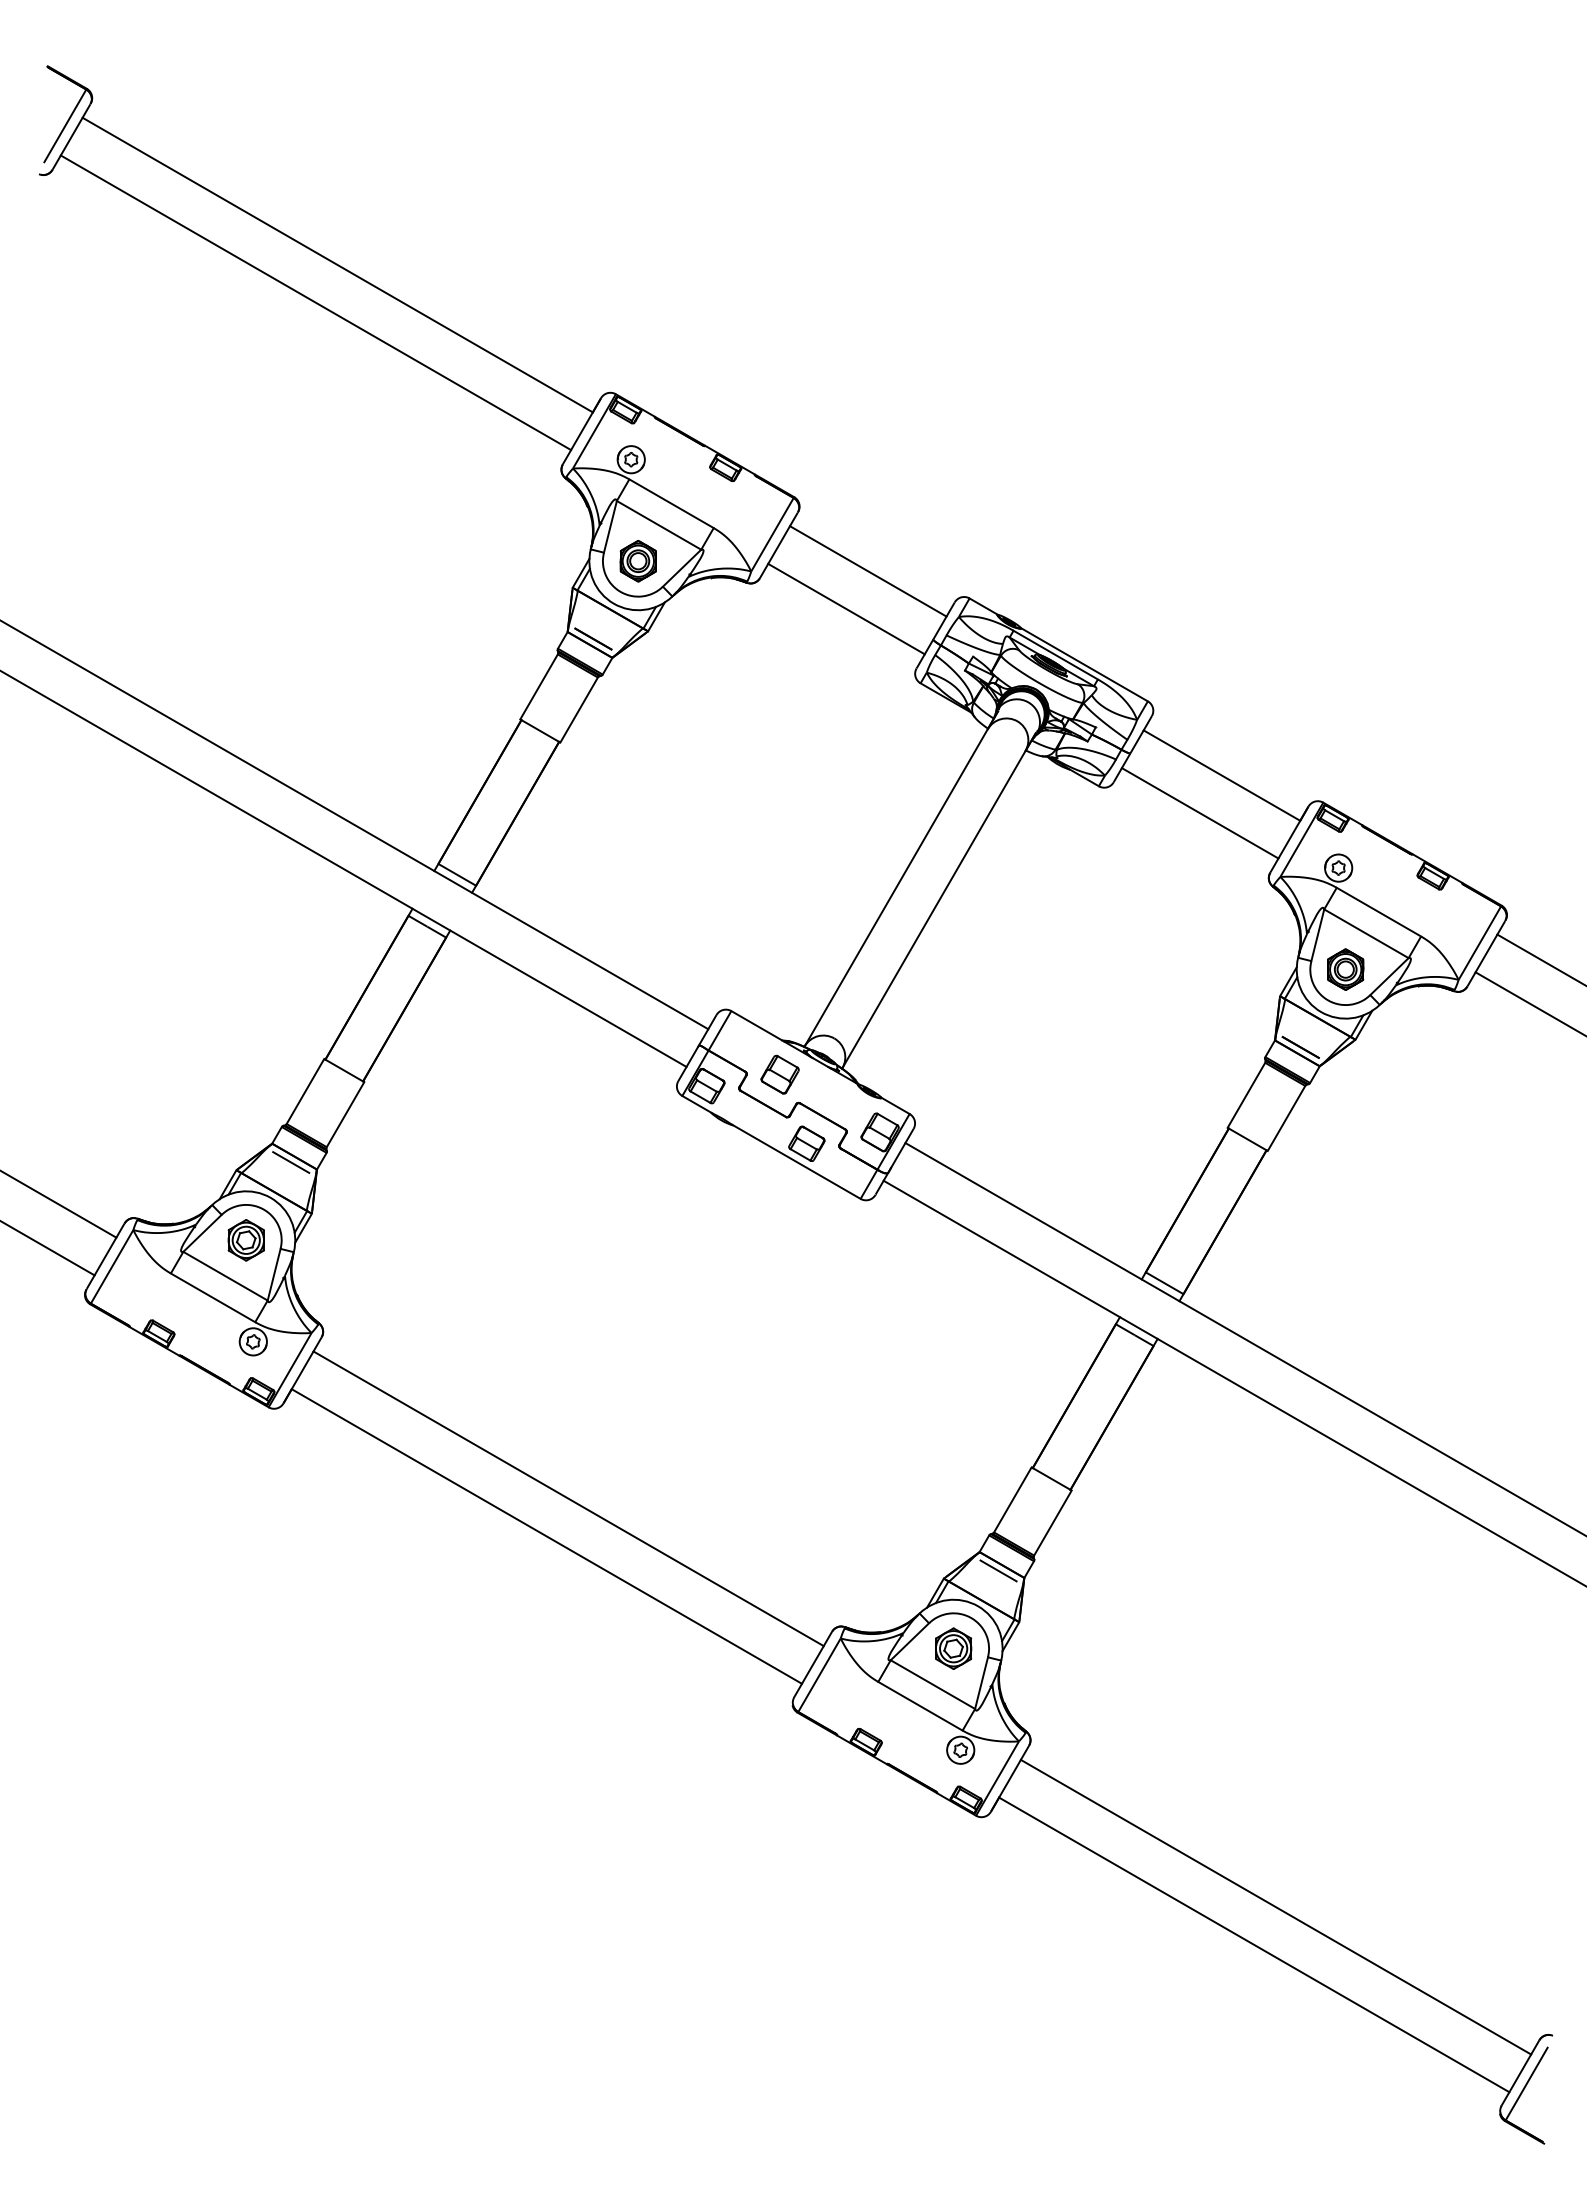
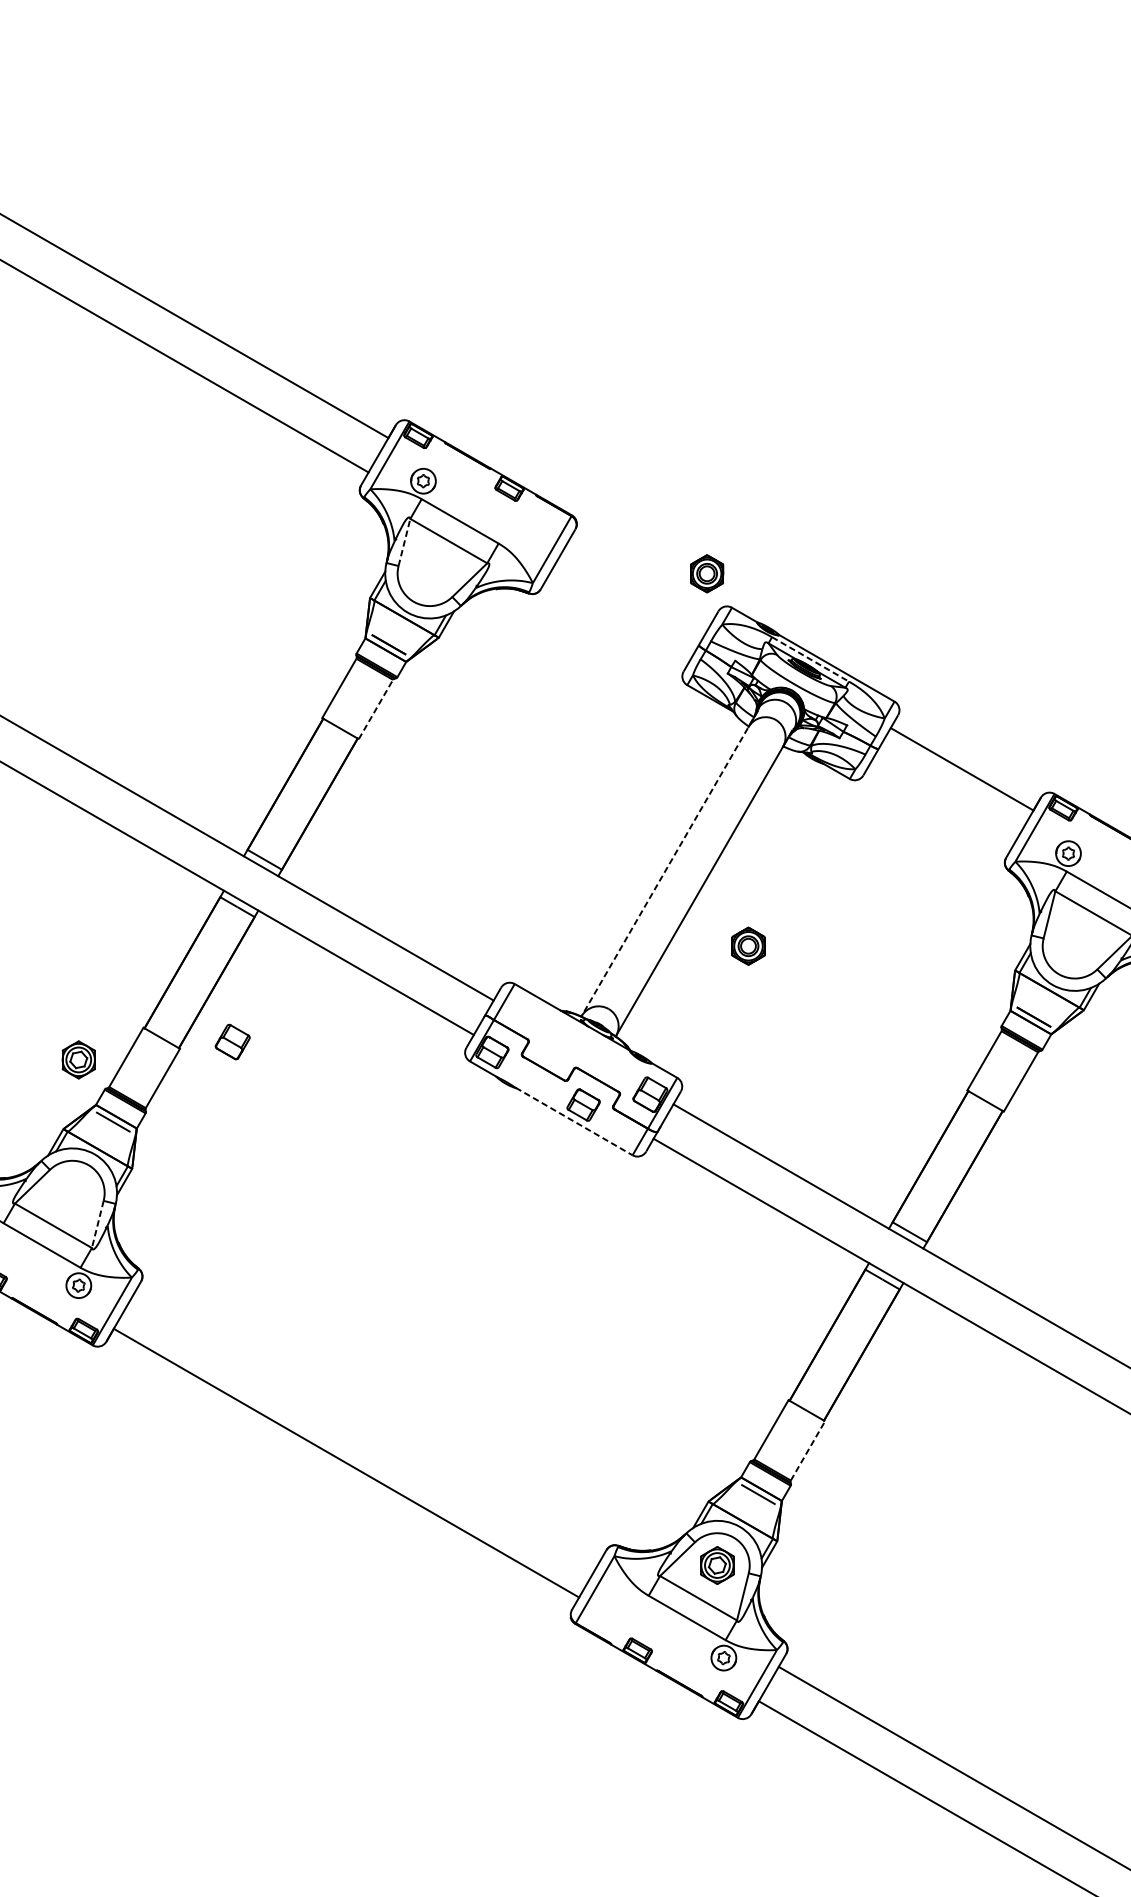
line: (610, 526) -> (404, 542), solid -> dashed
part: (637, 561) -> (706, 574), moved
line: (868, 571) -> (639, 583), removed
line: (846, 608) -> (619, 616), removed
line: (1055, 655) -> (810, 659), solid -> dashed
line: (579, 710) -> (376, 709), solid -> dashed
line: (1199, 813) -> (941, 803), removed
line: (901, 879) -> (669, 864), solid -> dashed
part: (1345, 969) -> (748, 946), moved
part: (779, 1074) -> (232, 1041), moved
line: (796, 1162) -> (574, 1122), solid -> dashed
part: (245, 1240) -> (78, 1060), moved
line: (274, 1274) -> (98, 1224), solid -> dashed
line: (568, 1498) -> (366, 1428), removed
line: (1052, 1523) -> (807, 1451), solid -> dashed

